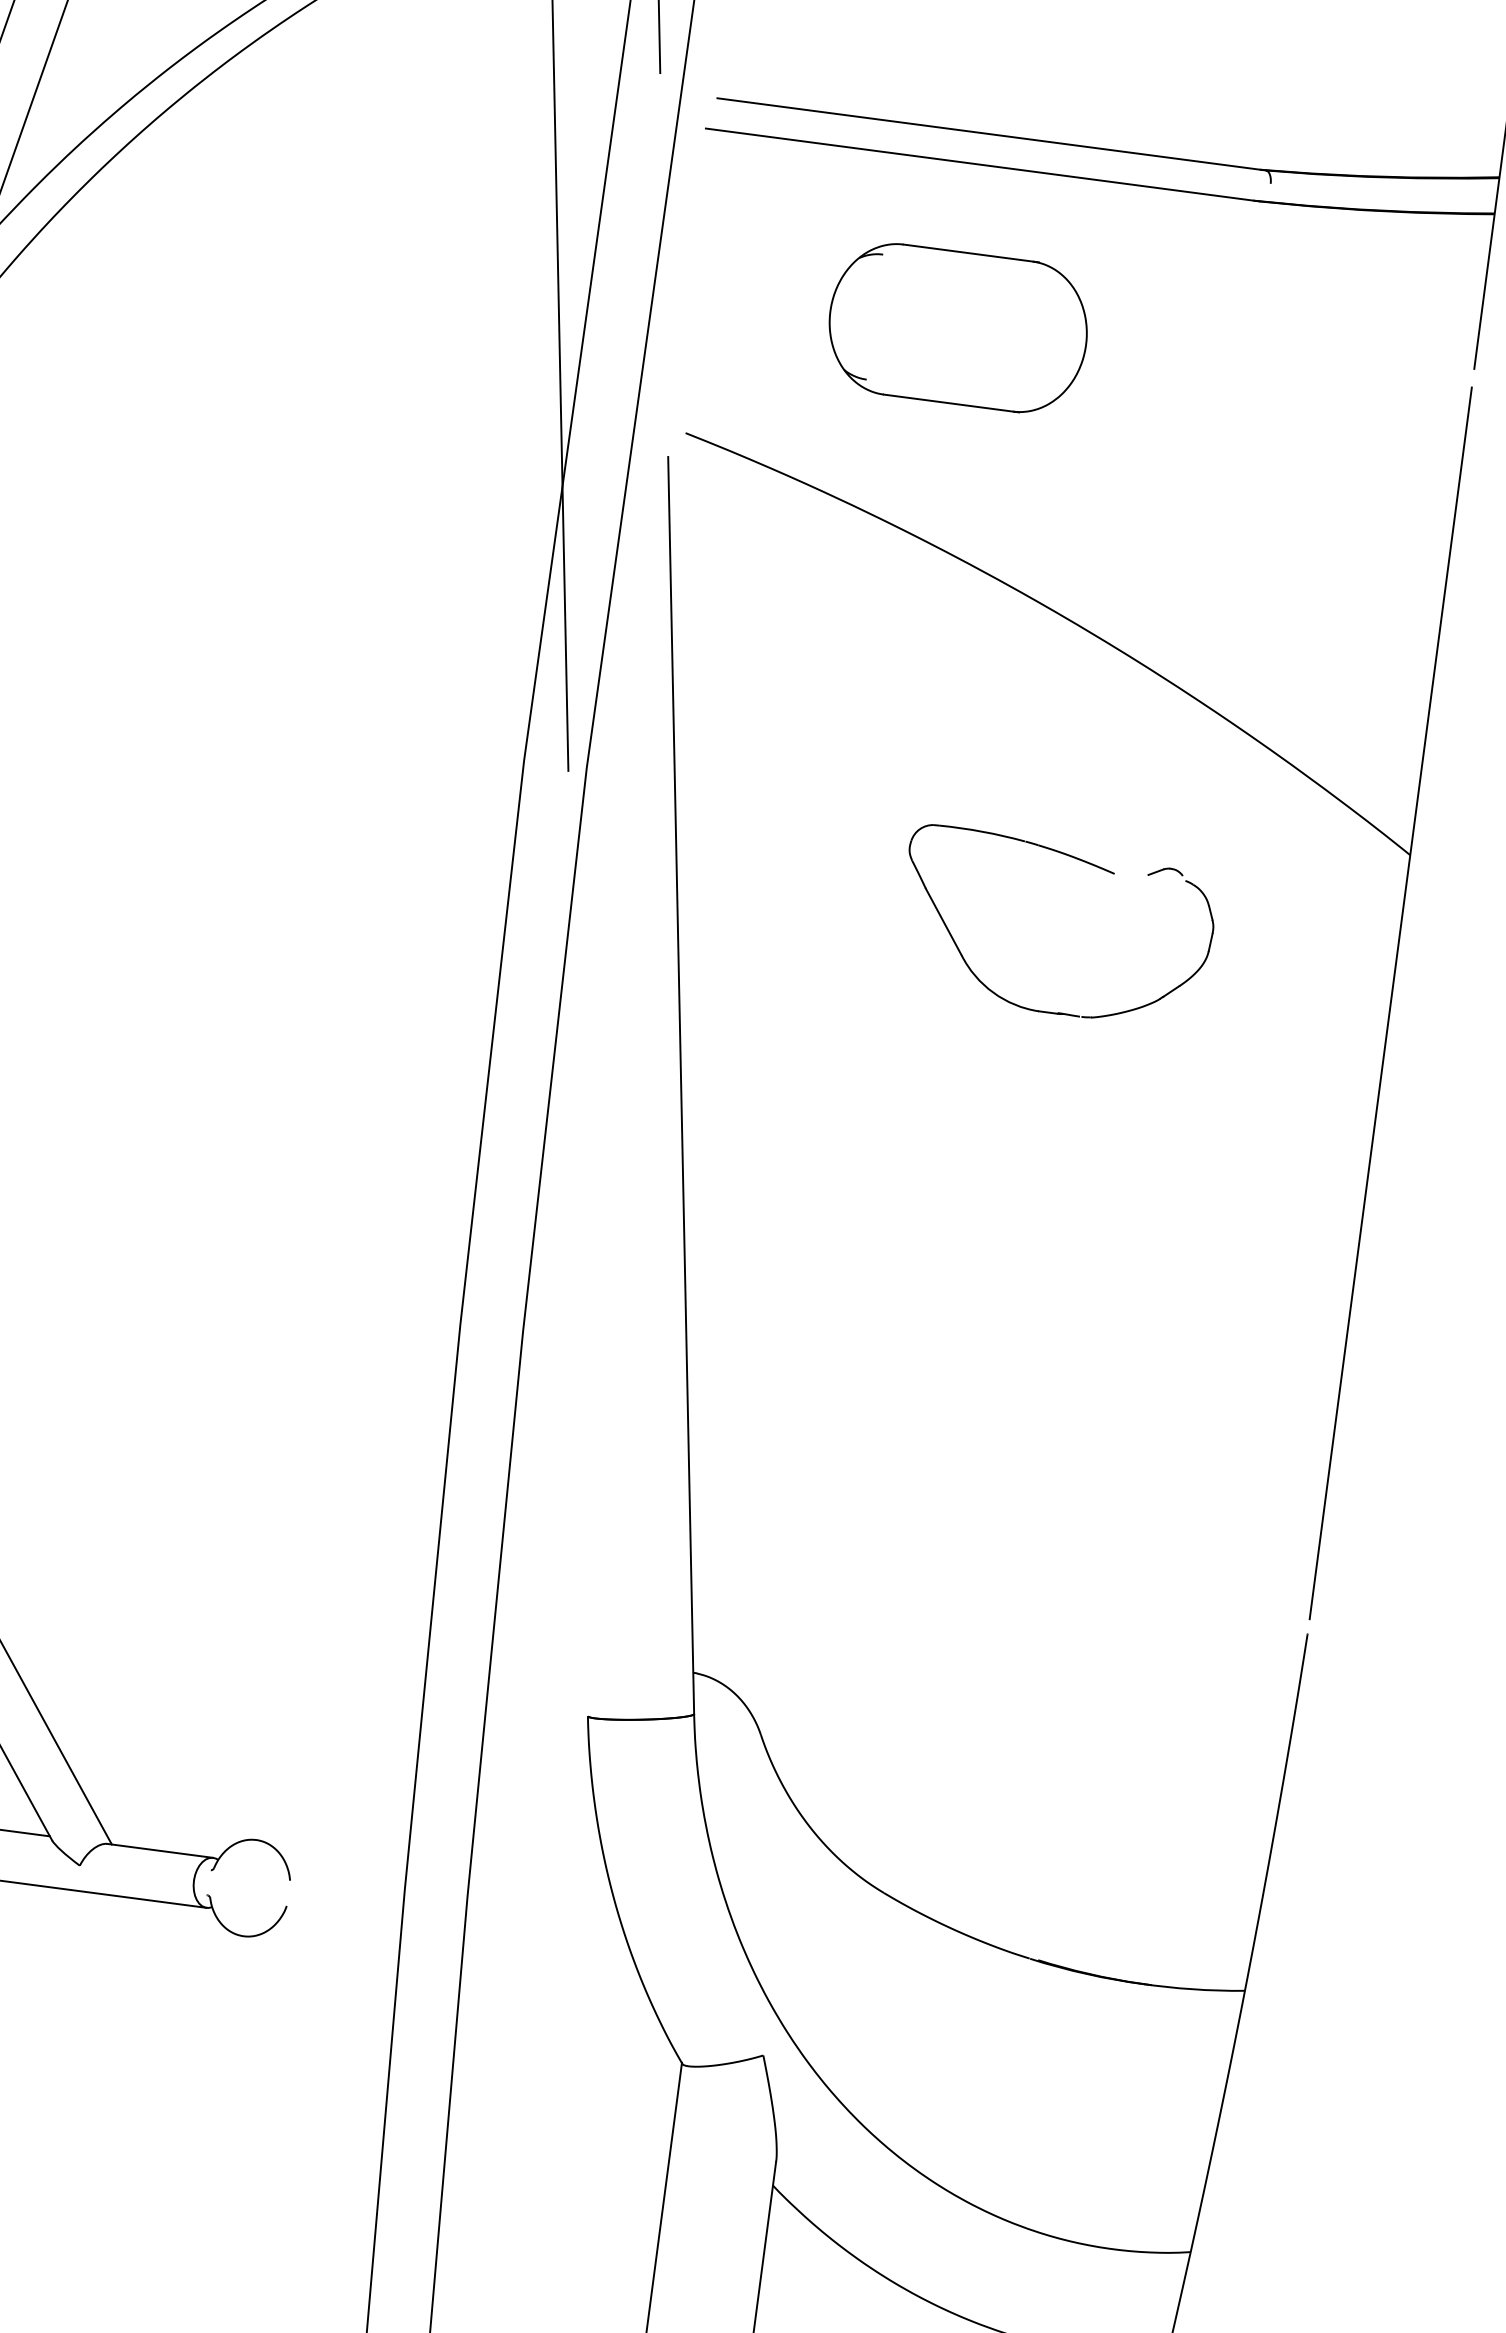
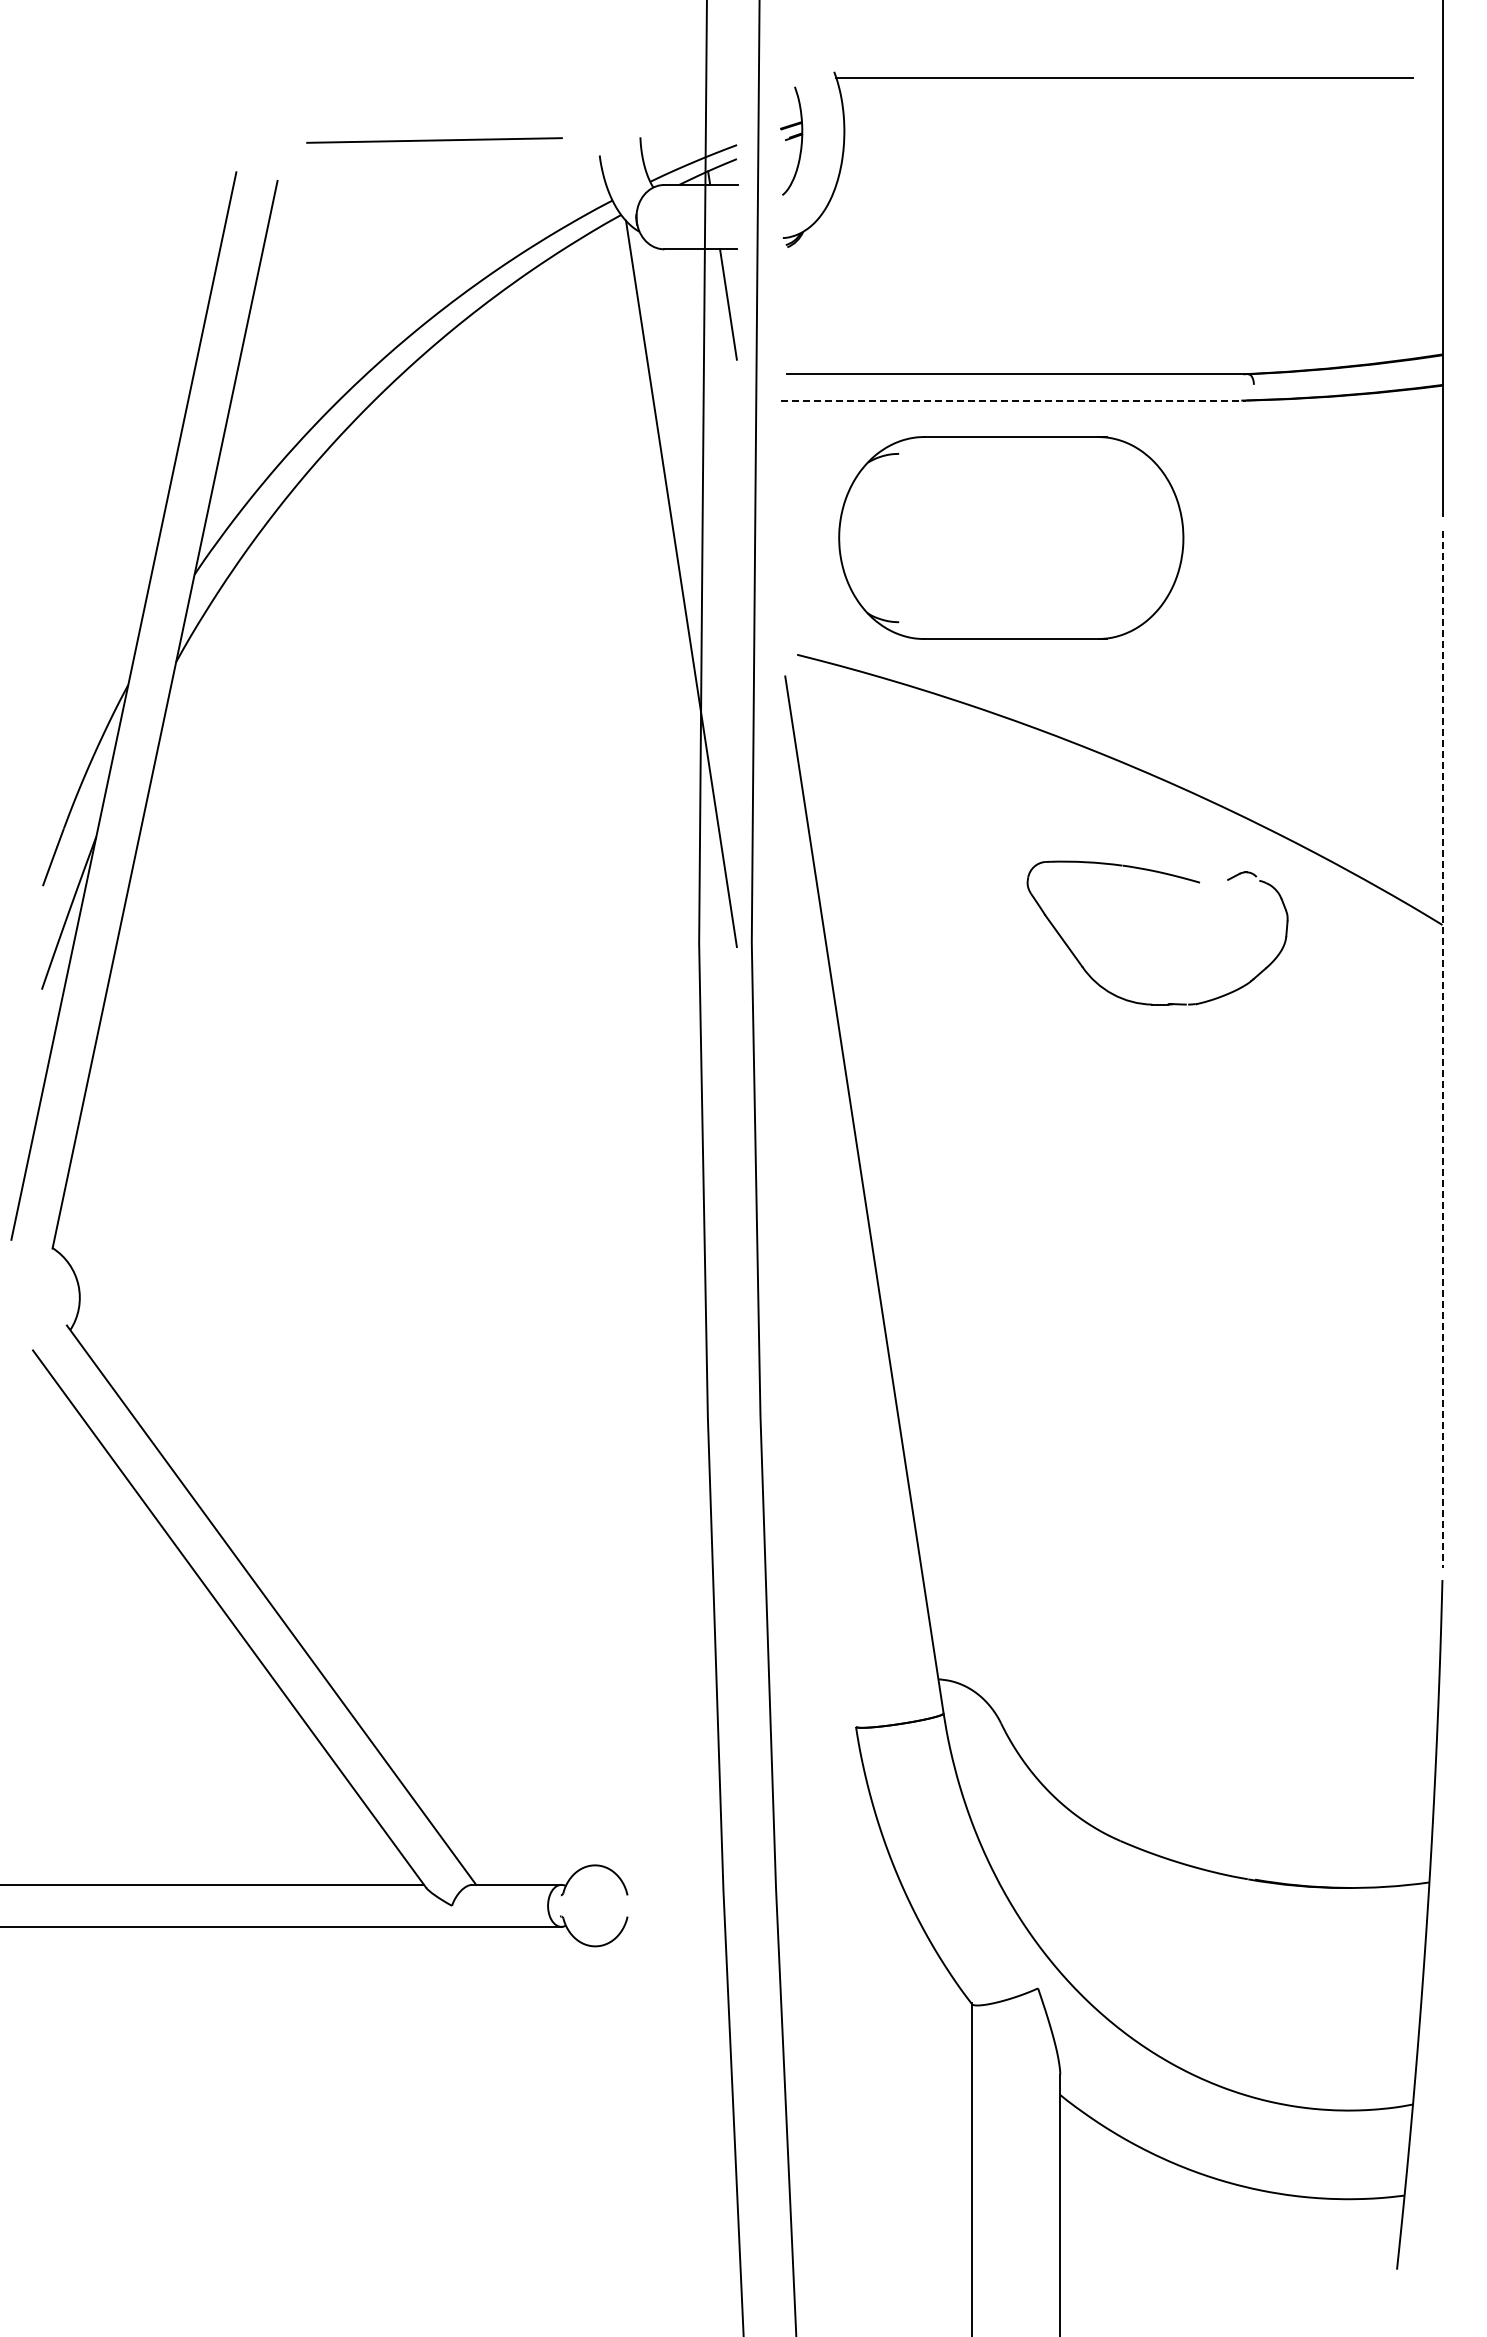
line: (982, 164) -> (1013, 400), solid -> dashed
part: (957, 328) -> (1010, 538), size x1.6
part: (1082, 862) -> (1172, 876), moved
line: (1390, 1004) -> (1442, 1050), solid -> dashed

